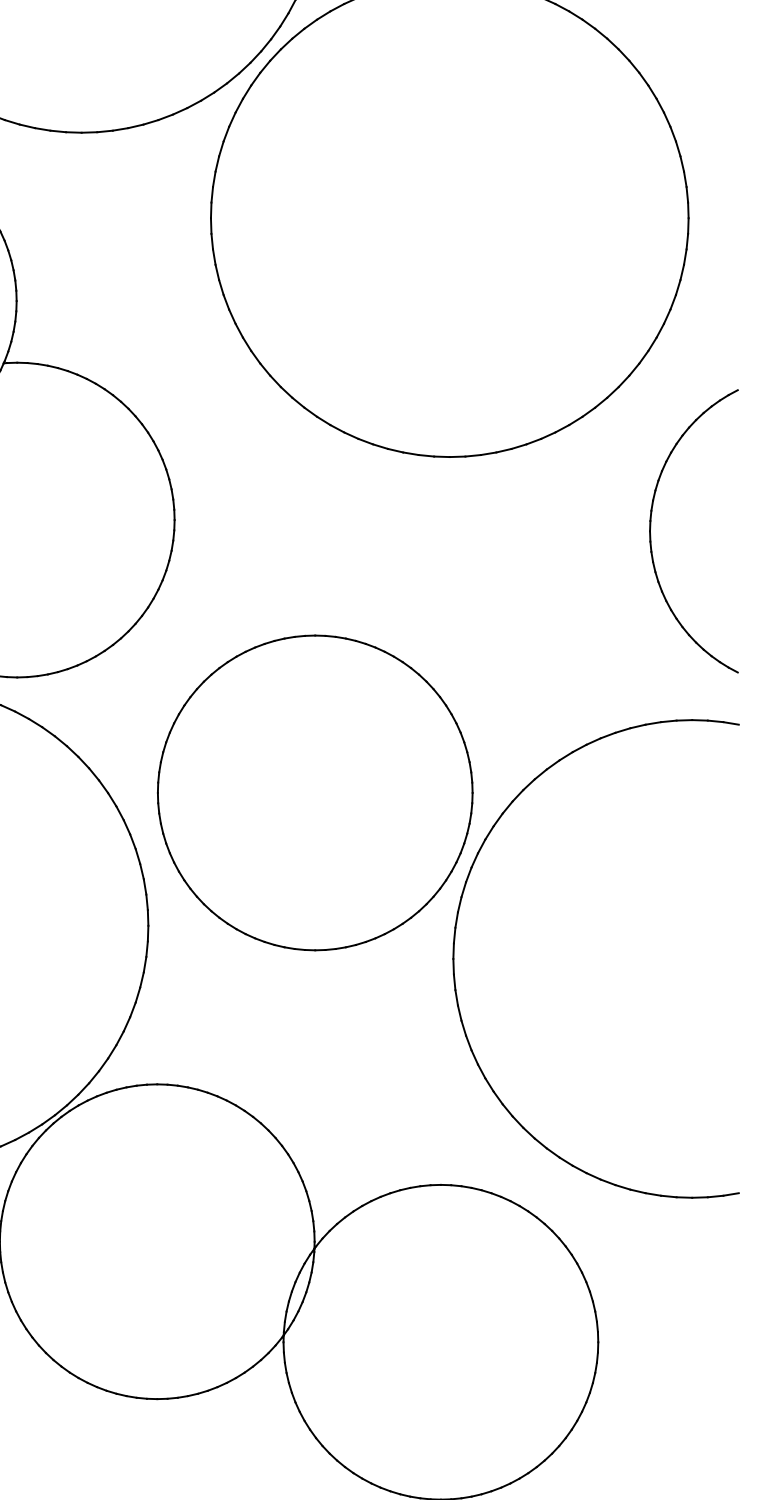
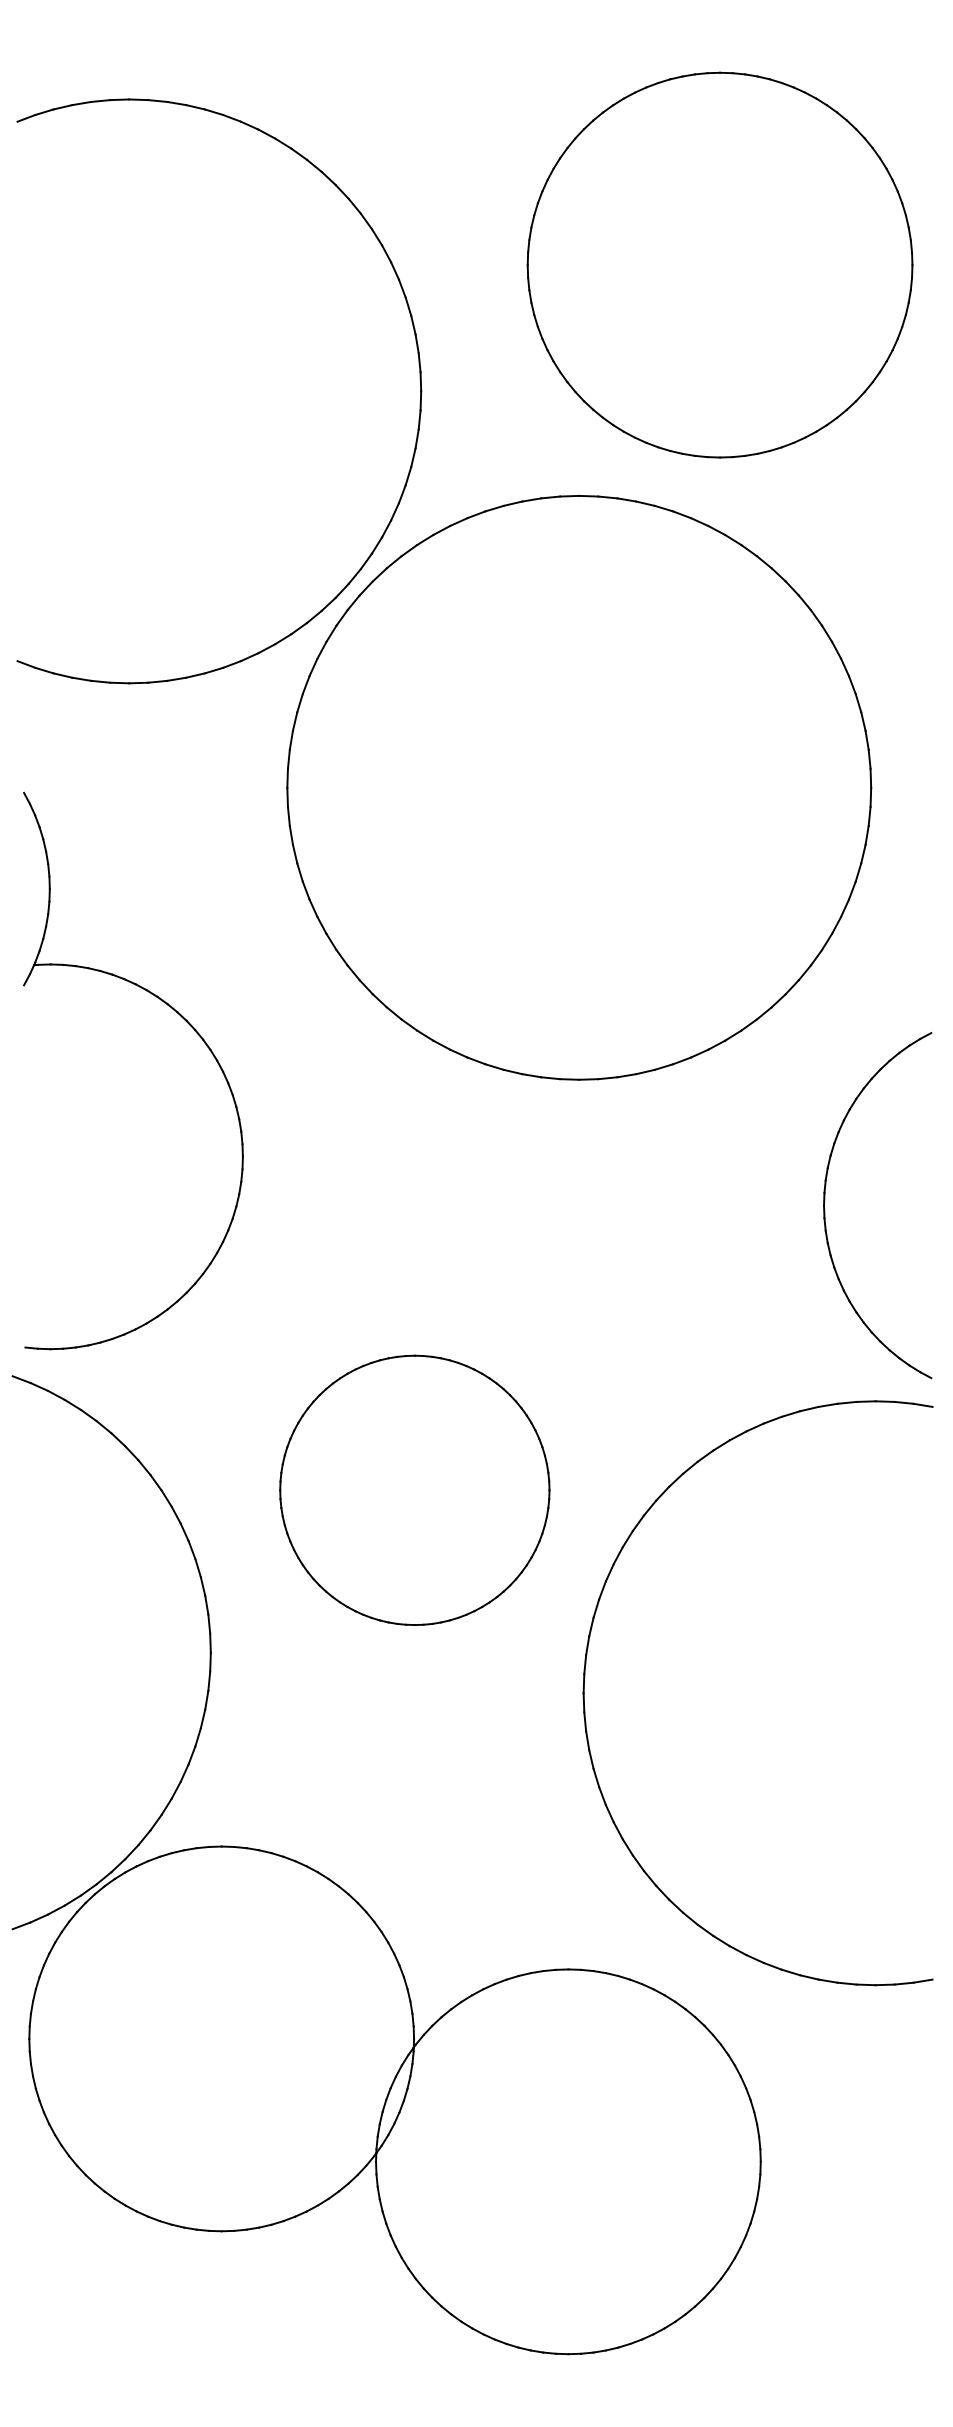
part: (651, 528) -> (825, 1201), moved
part: (315, 793) -> (414, 1490), size x0.7

